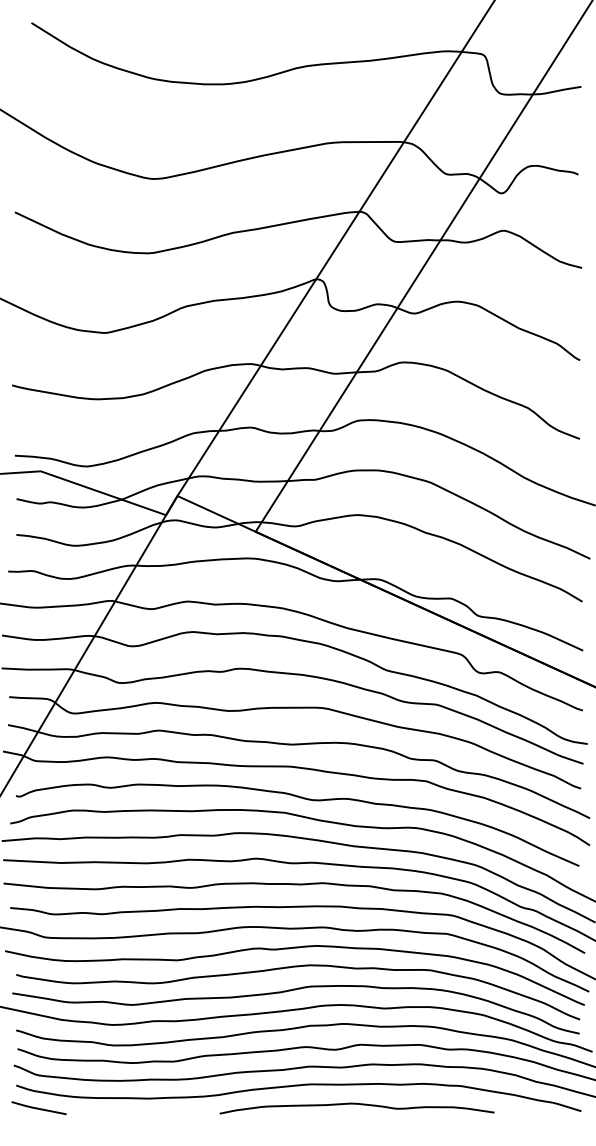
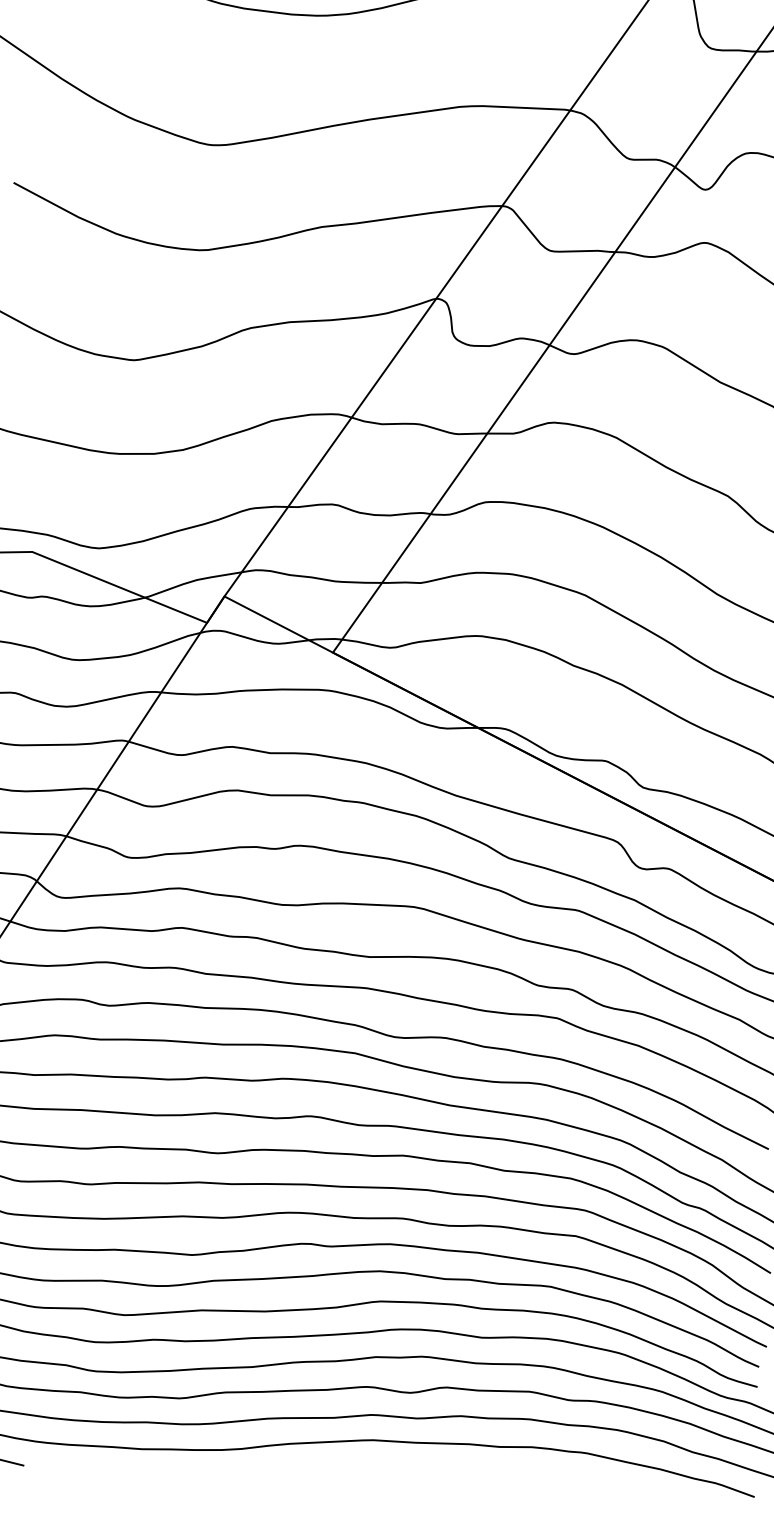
curve: (356, 1104) -> (436, 1471), removed

